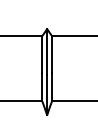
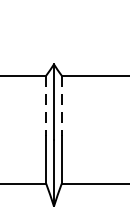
line: (42, 54) -> (46, 106), solid -> dashed
line: (51, 54) -> (61, 106), solid -> dashed

